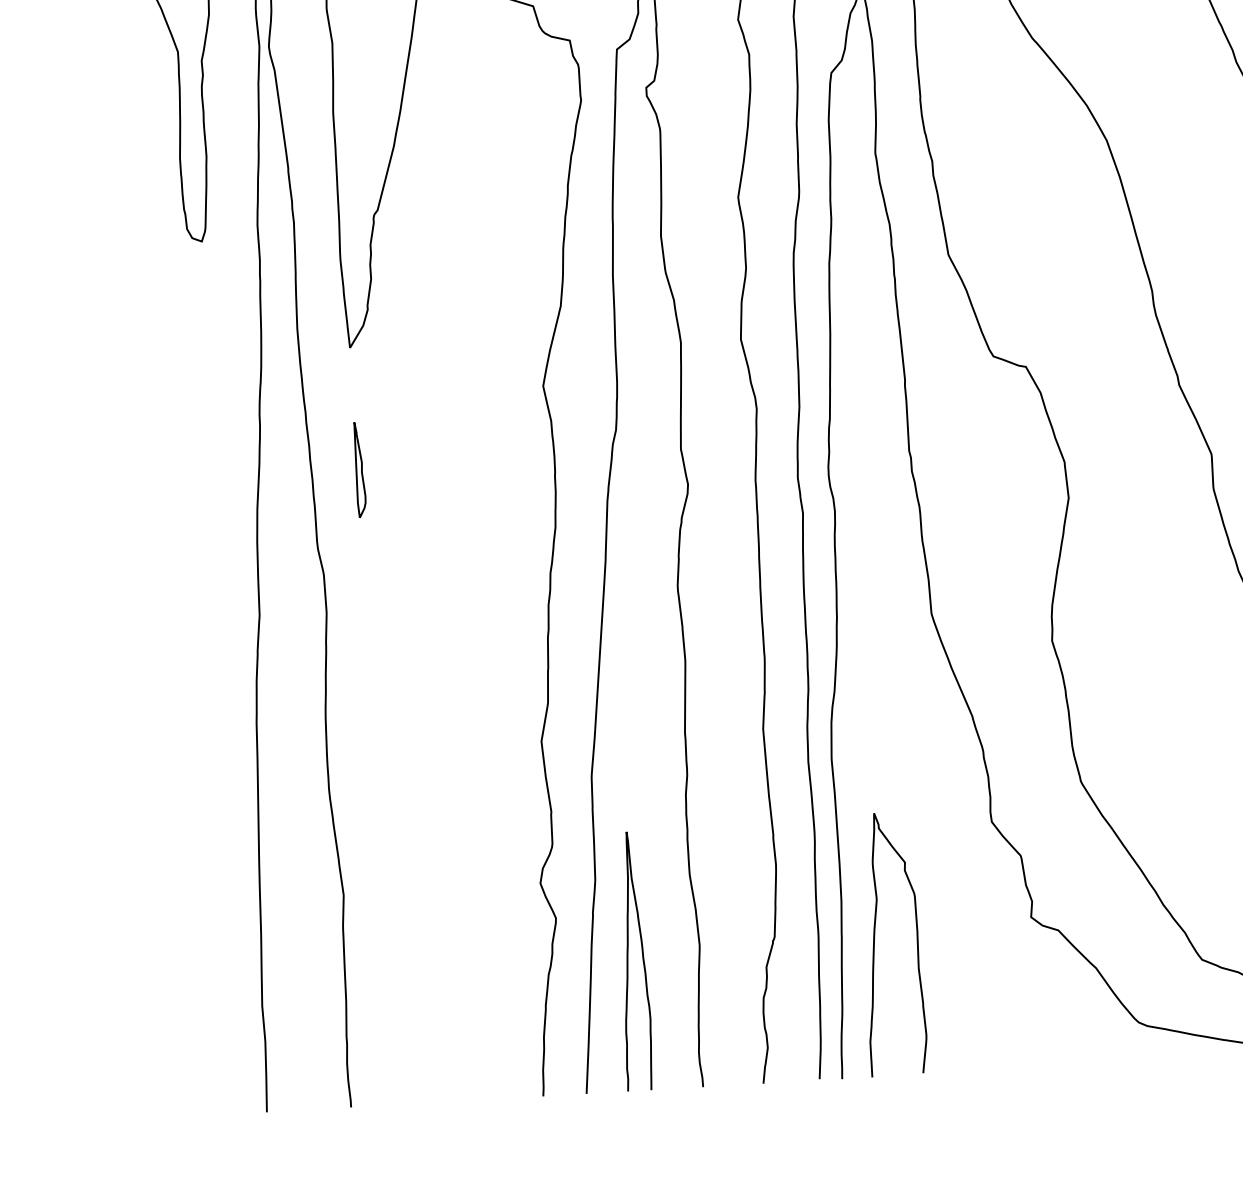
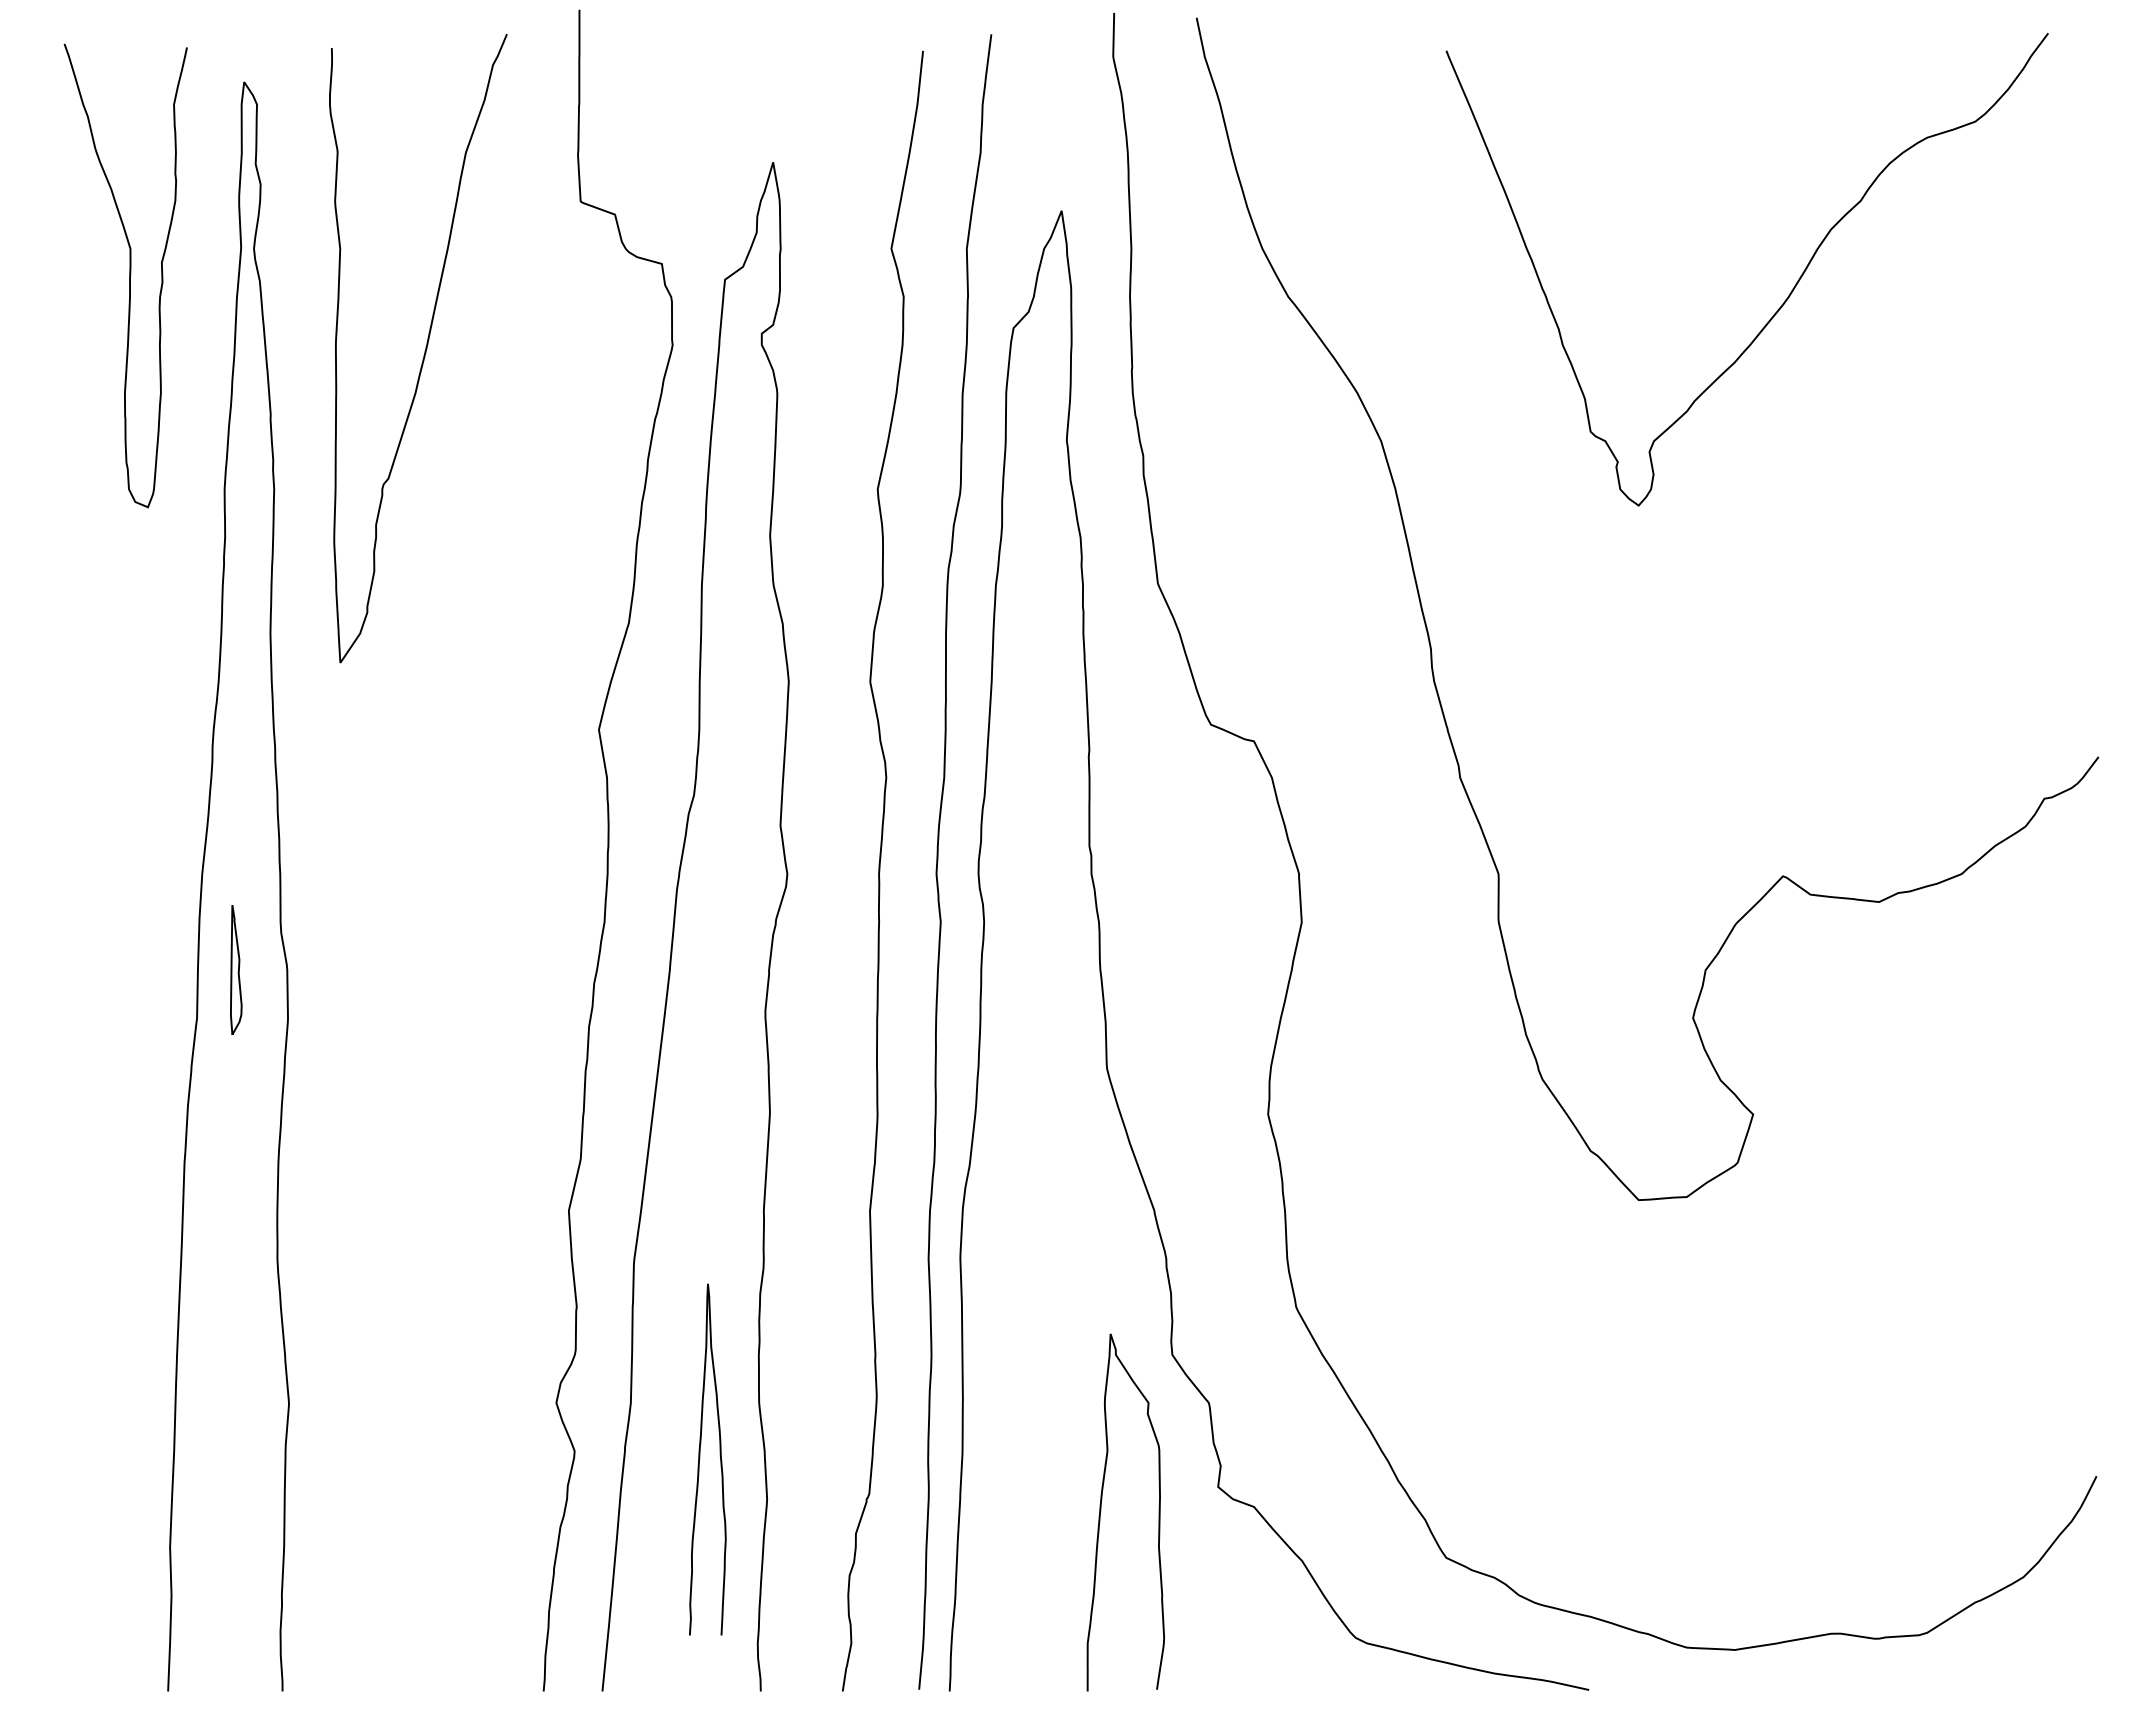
part: (360, 469) -> (236, 969), moved
curve: (874, 944) -> (1101, 1511), moved
curve: (628, 960) -> (700, 1458), moved

